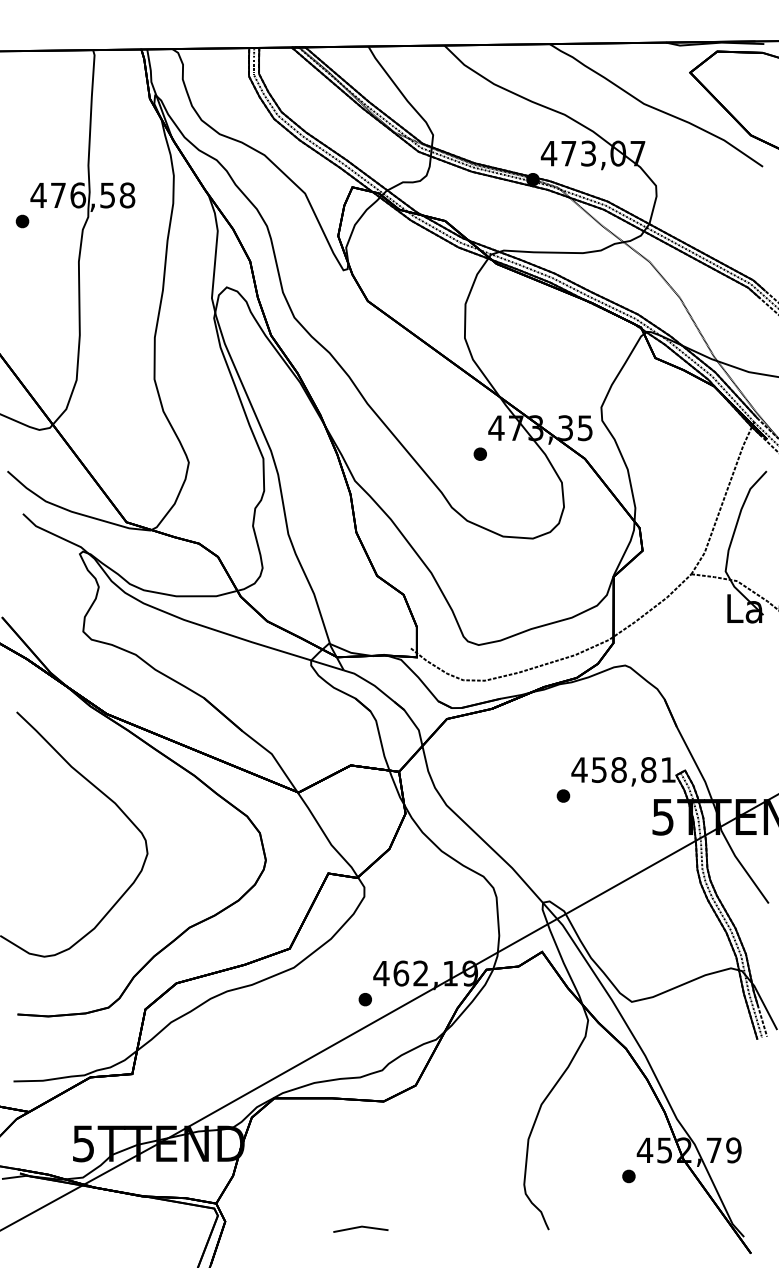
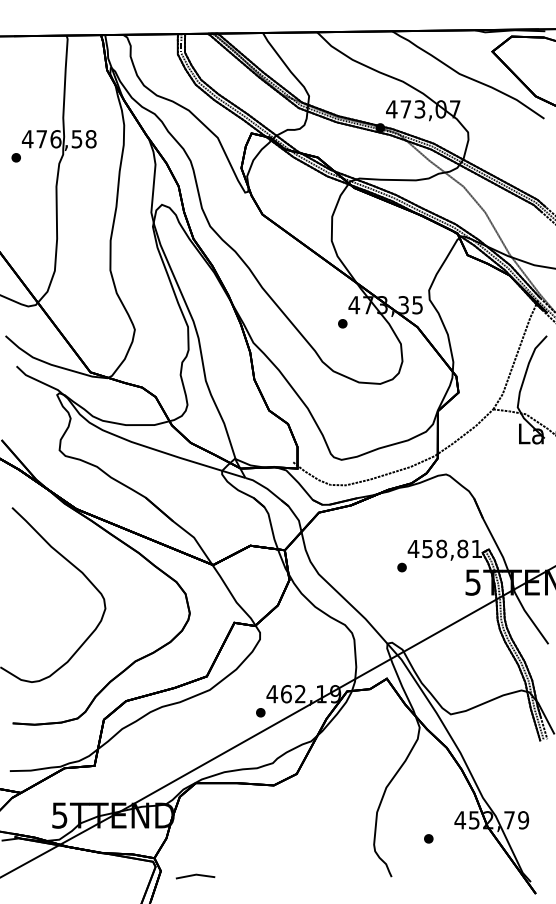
part: (628, 1176) -> (428, 838), moved
line: (360, 1227) -> (195, 875), moved

